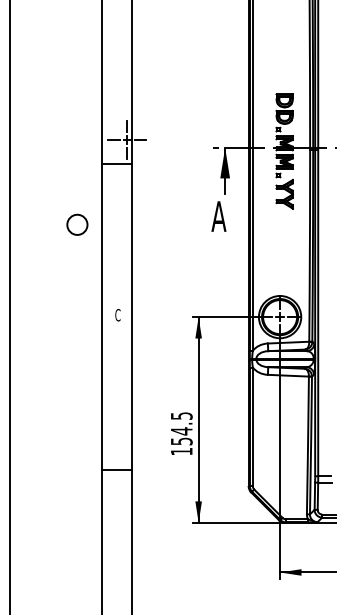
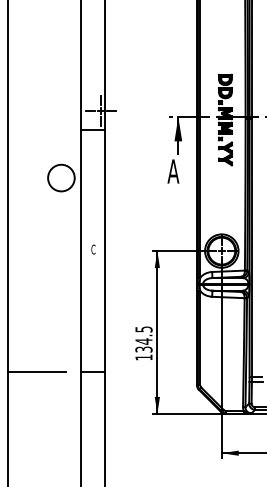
circle: (77, 224) -> (61, 177), size x1.67
text: (180, 440) -> (142, 348), 154.5 -> 134.5
line: (46, 469) -> (36, 371), added

